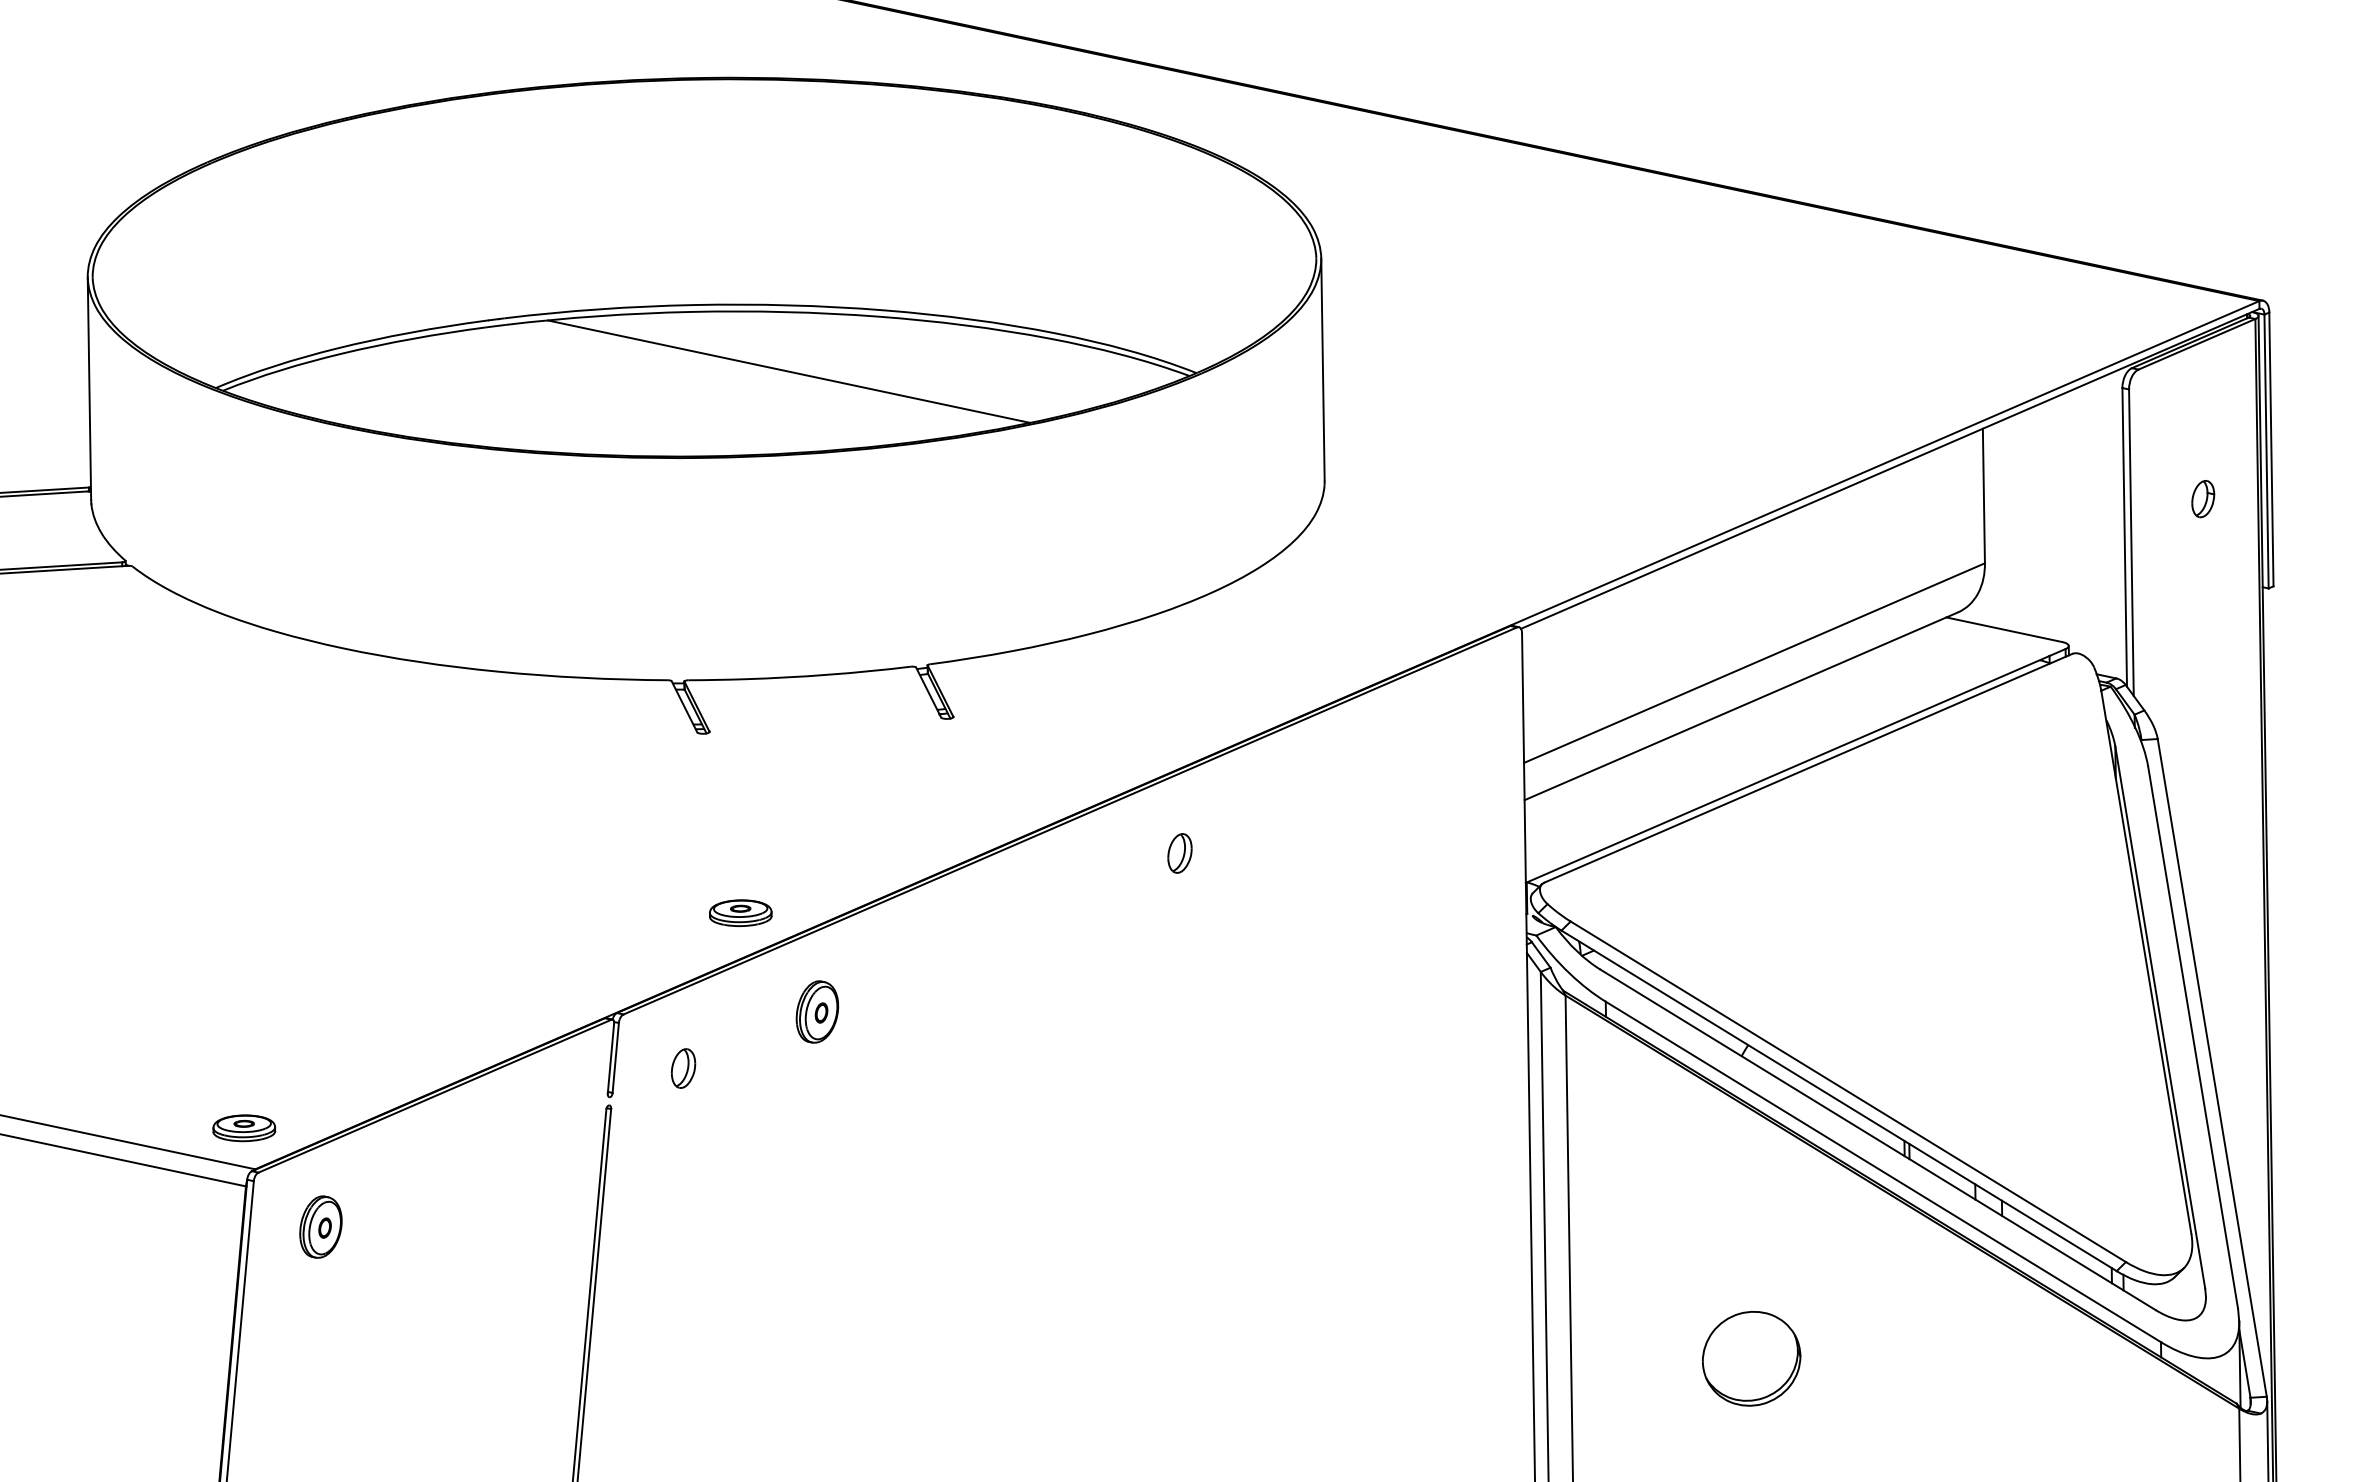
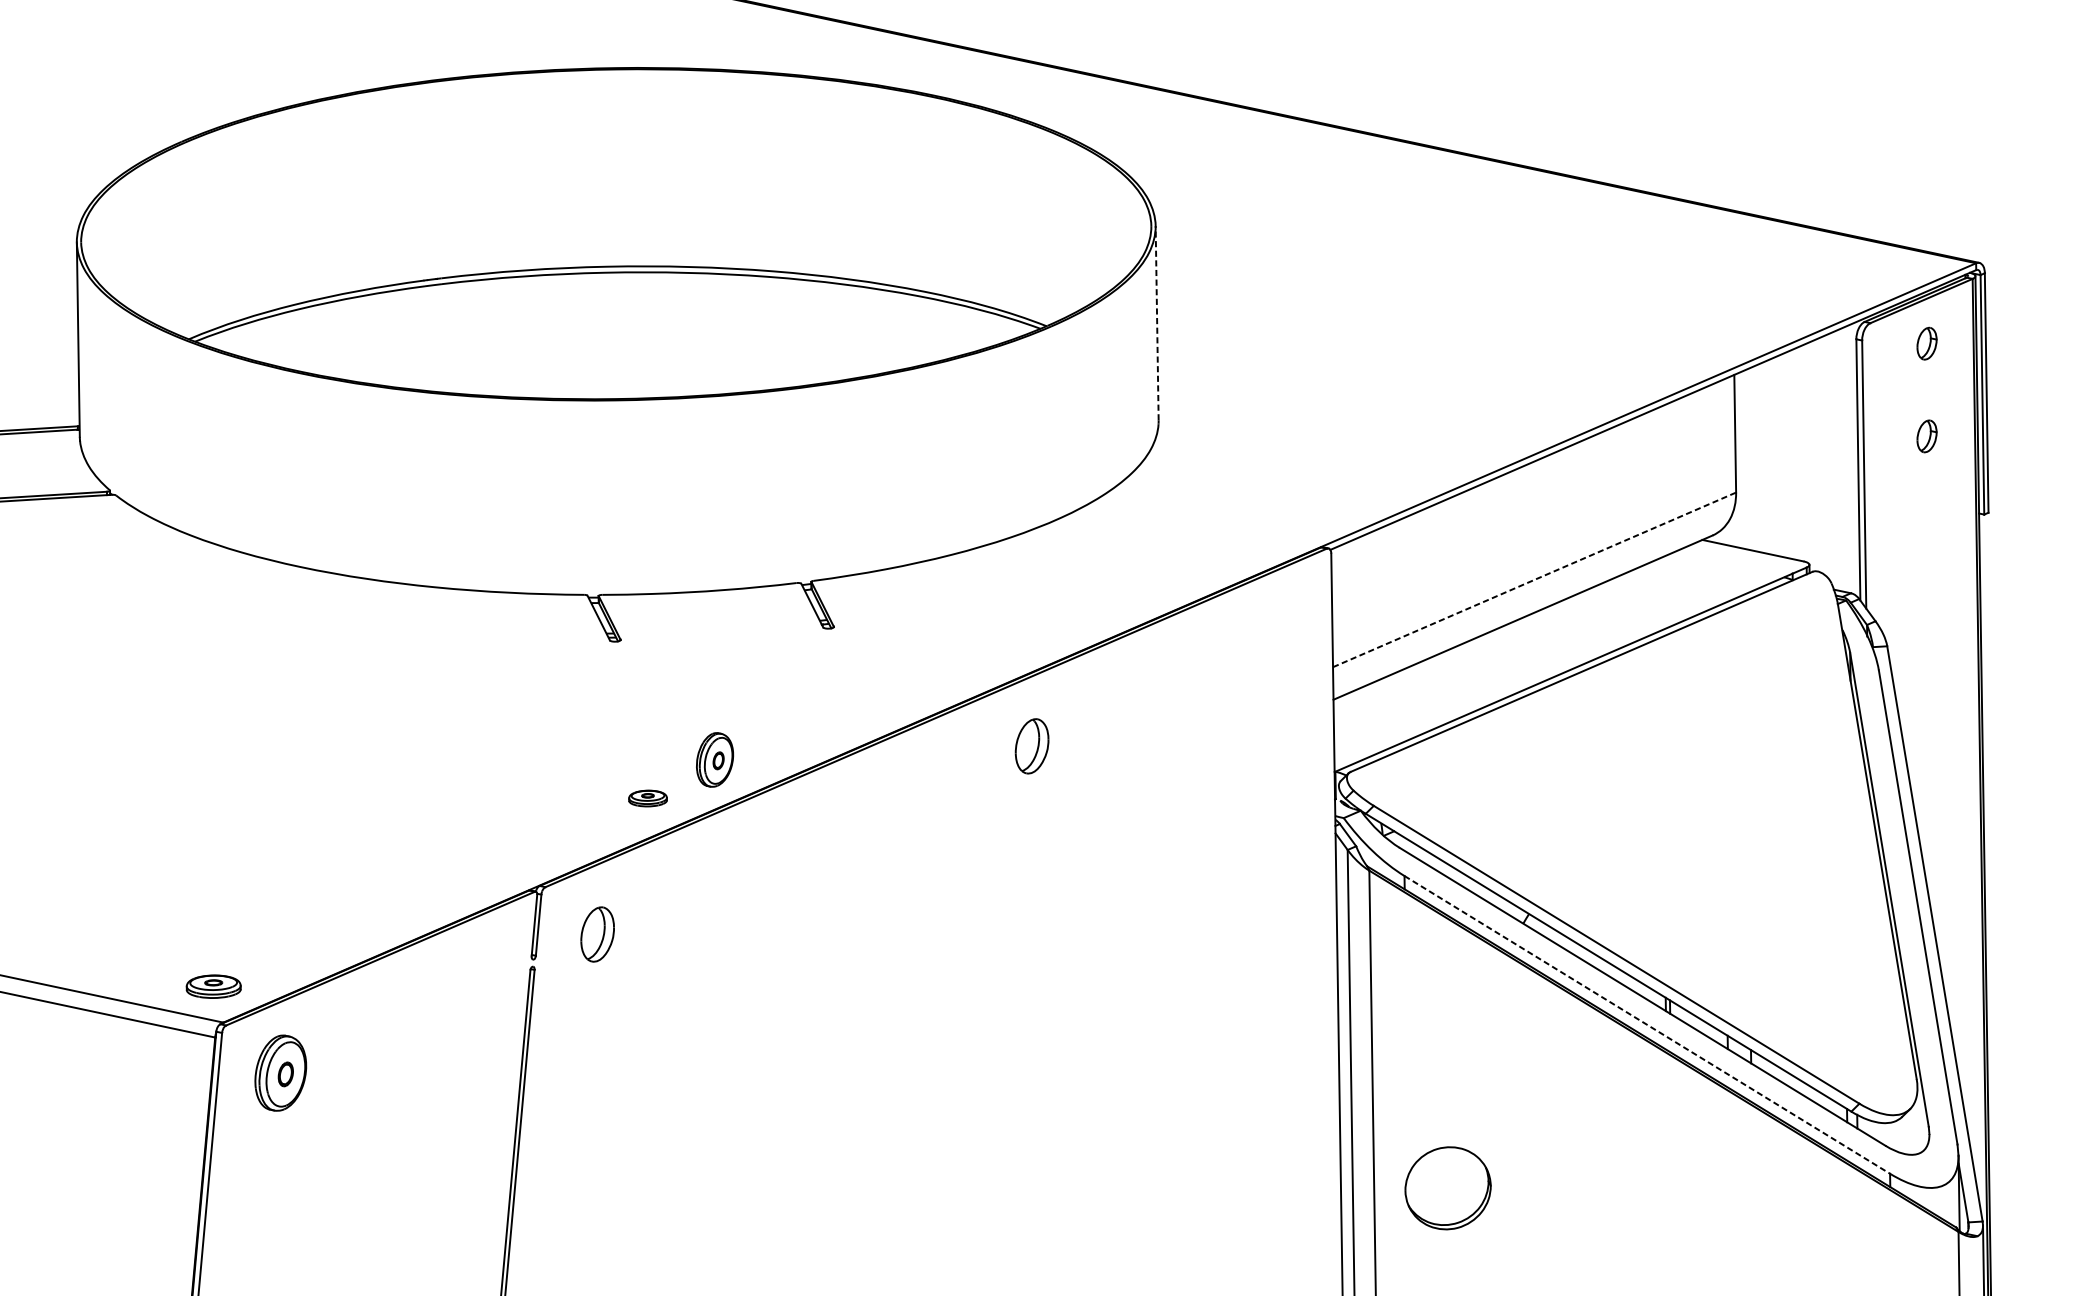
line: (1322, 369) -> (1156, 323), solid -> dashed
line: (788, 371) -> (689, 324), removed
part: (2203, 393) -> (1927, 344), added
line: (1754, 662) -> (1534, 579), solid -> dashed
part: (1179, 853) -> (1031, 746), size x1.6
part: (740, 912) -> (647, 797), size x0.7
part: (817, 1011) -> (715, 759), moved
part: (683, 1068) -> (597, 934), size x1.6
line: (1883, 1171) -> (1647, 1024), solid -> dashed
part: (320, 1226) -> (280, 1072), size x1.4
part: (1751, 1358) -> (1447, 1188), moved

